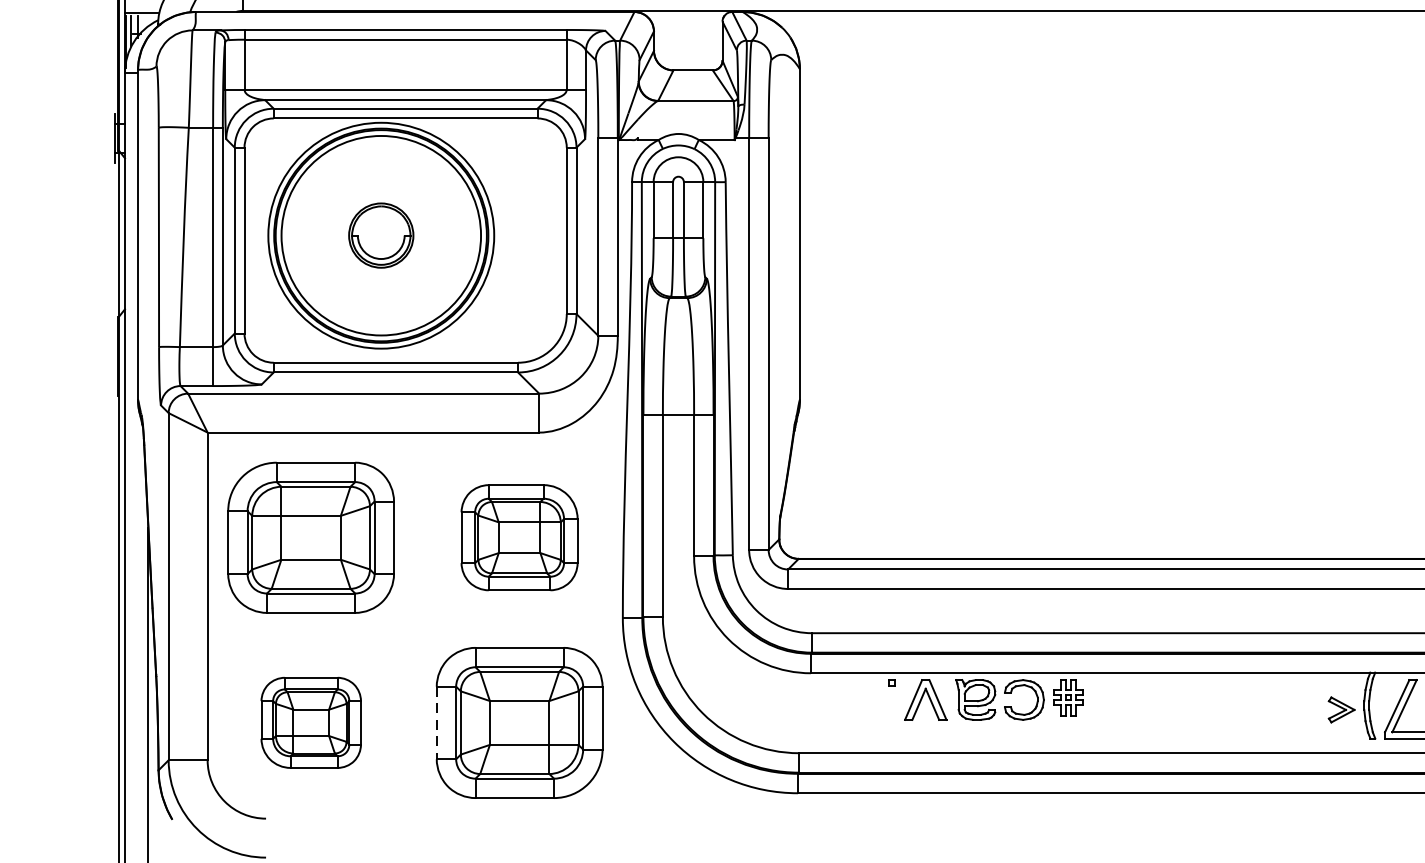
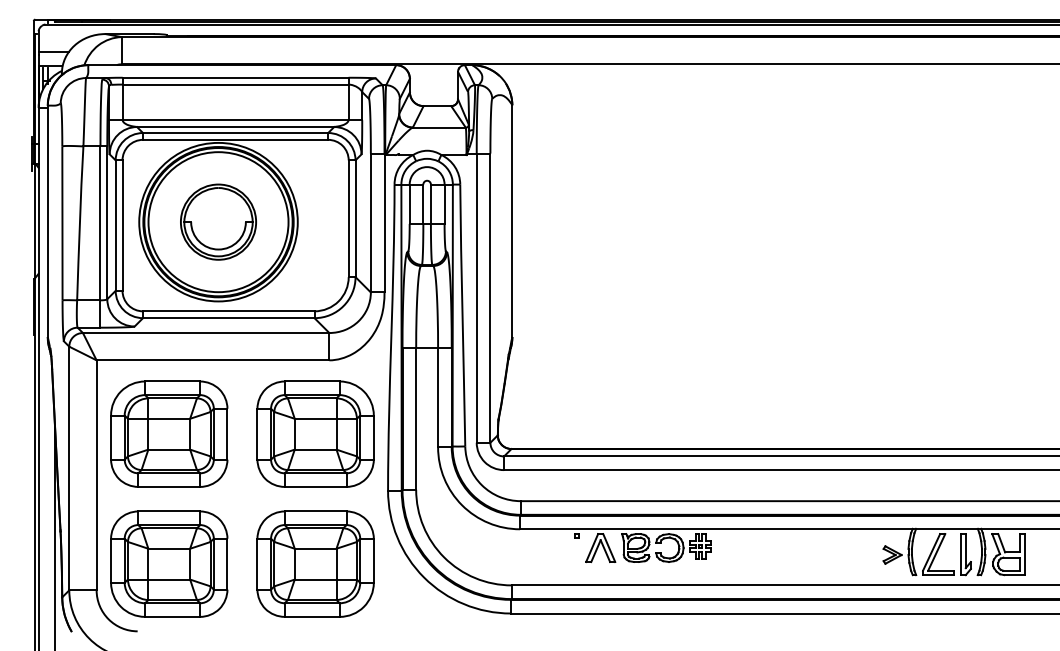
part: (381, 234) -> (218, 221), size x1.67
part: (519, 536) -> (315, 433), size x1.43
part: (311, 722) -> (169, 563), size x1.67
line: (436, 723) -> (257, 564), dashed -> solid

